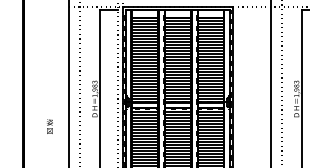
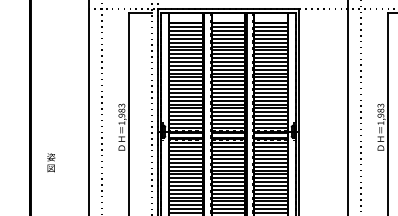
text: (49, 126) -> (50, 162), moved

